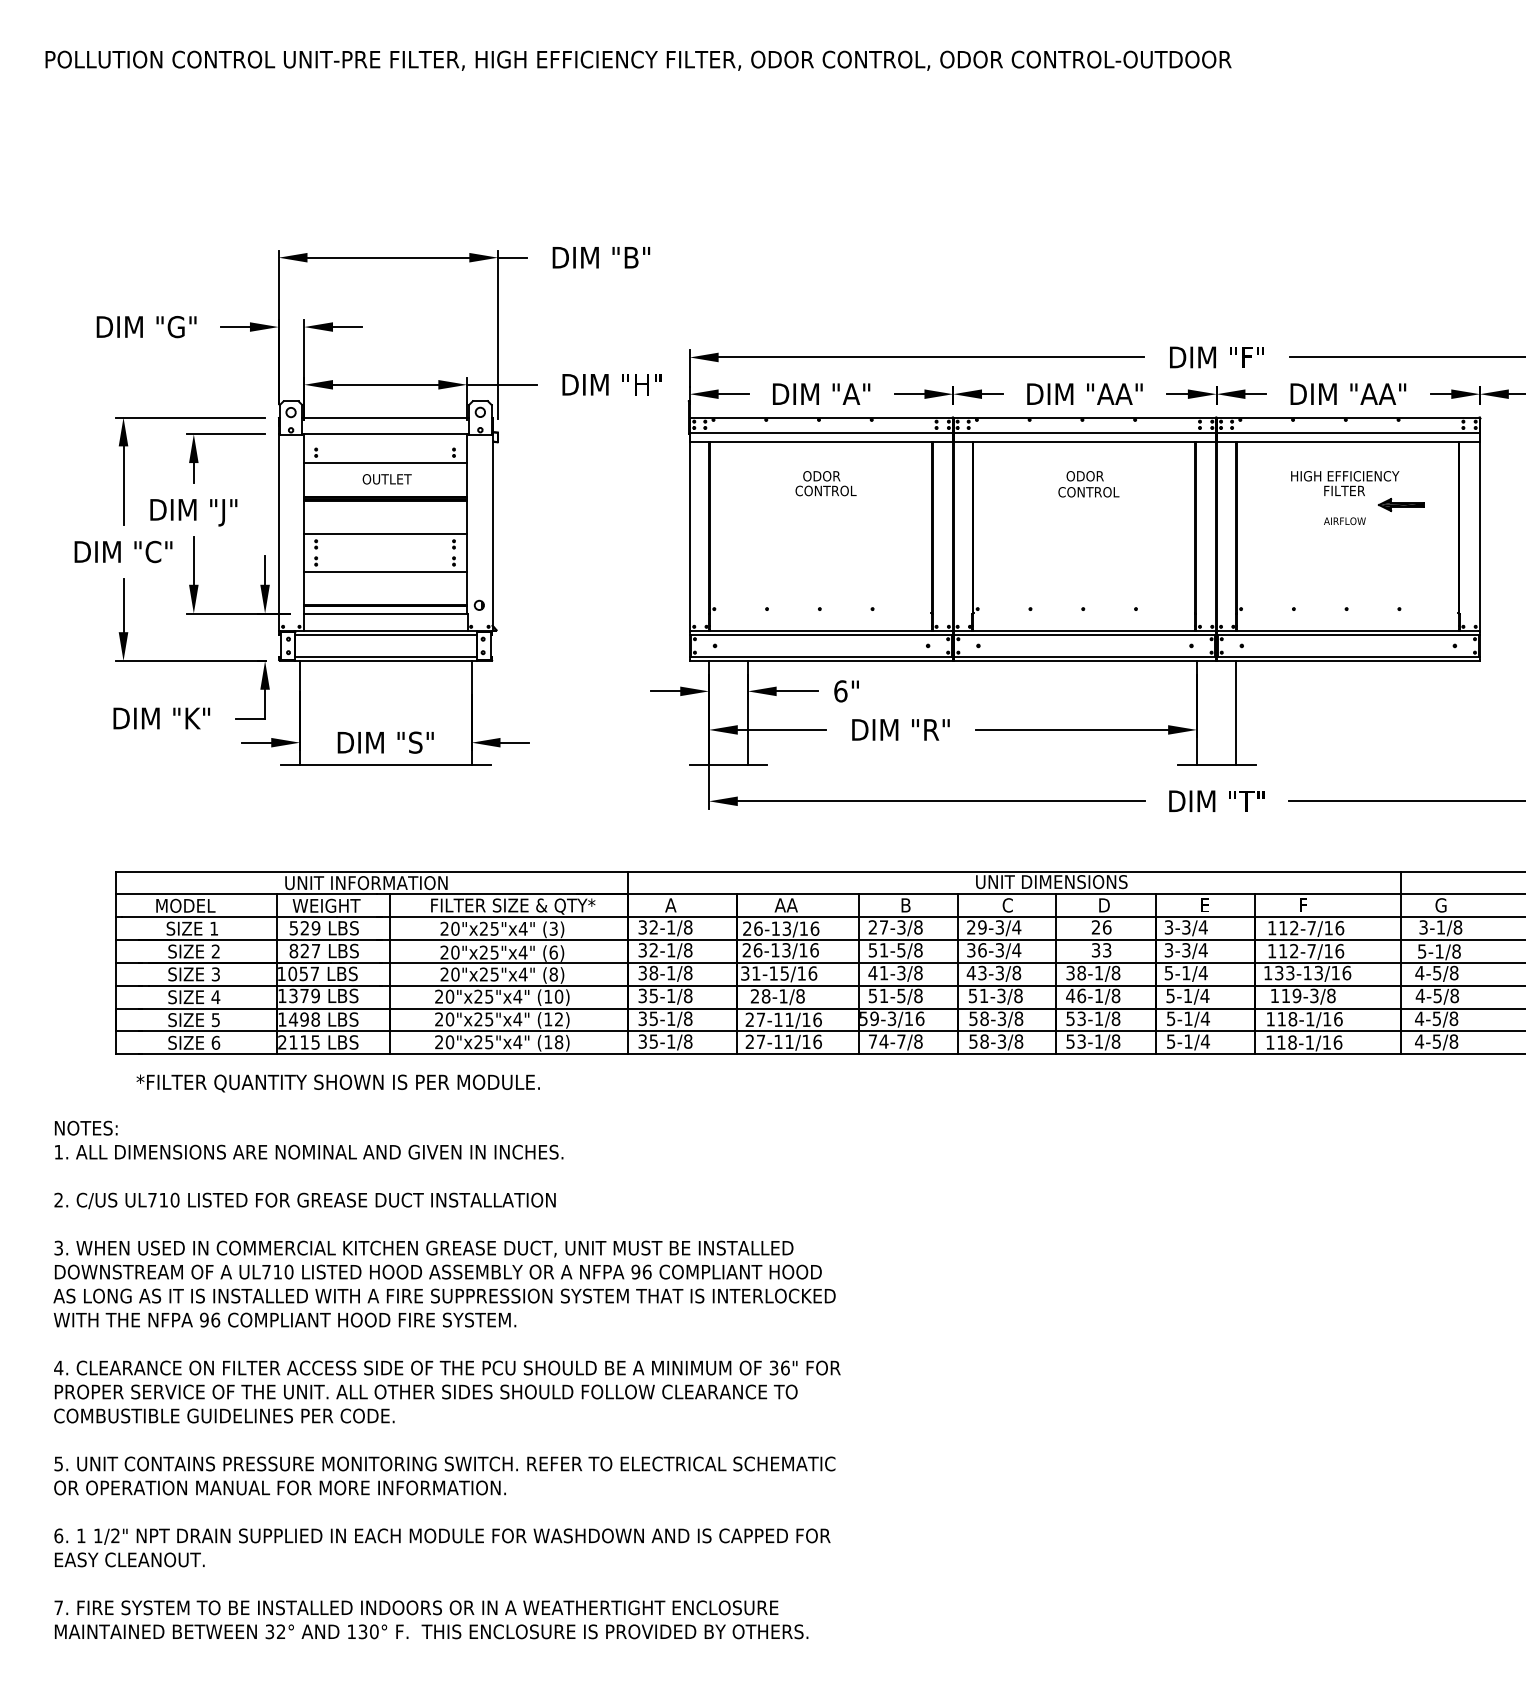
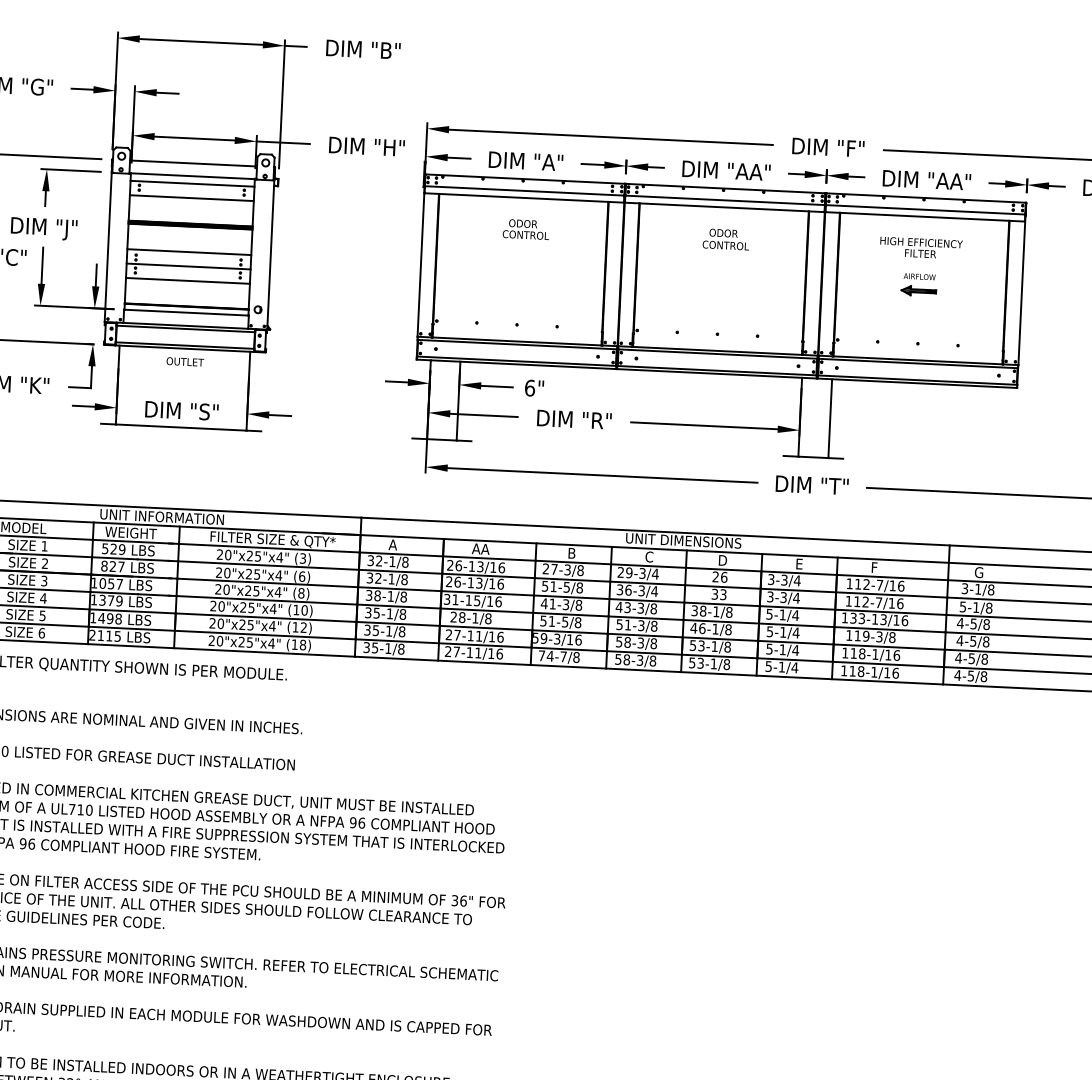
line: (385, 444) -> (192, 183), added
text: (386, 479) -> (184, 362), moved
part: (1400, 505) -> (917, 291), moved
line: (385, 552) -> (188, 266), added

